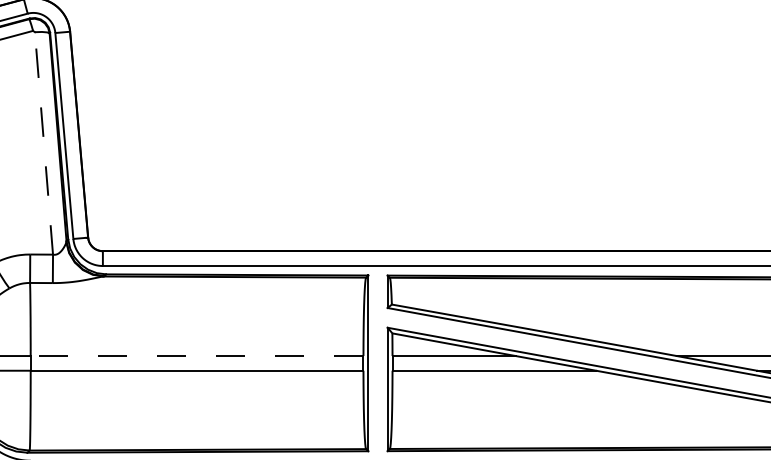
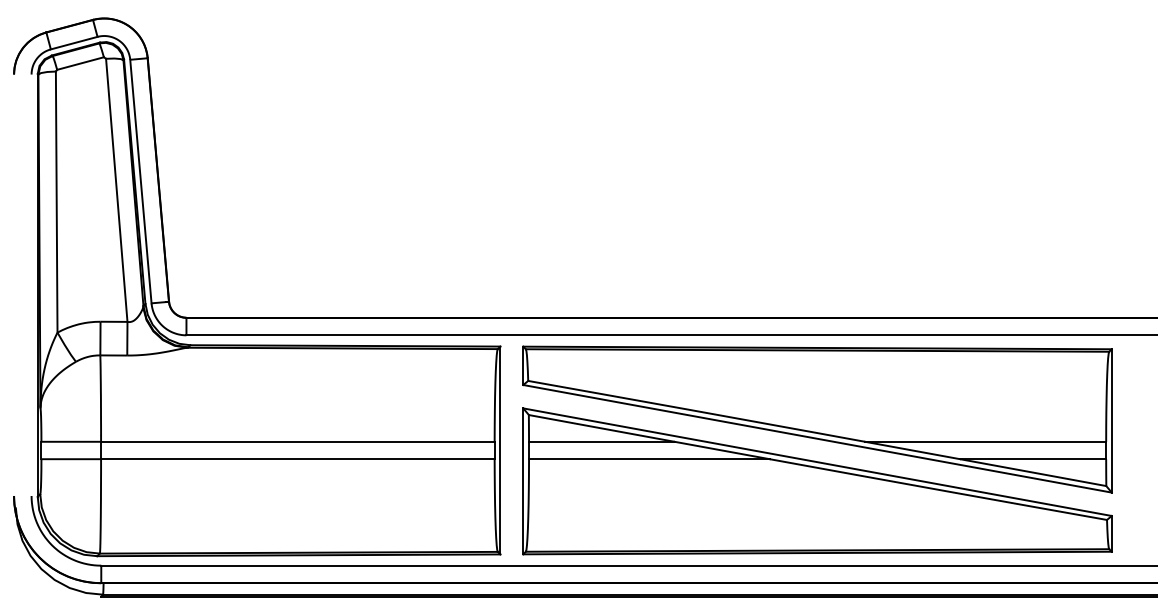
line: (43, 143) -> (116, 190), dashed -> solid
line: (196, 355) -> (297, 441), dashed -> solid

